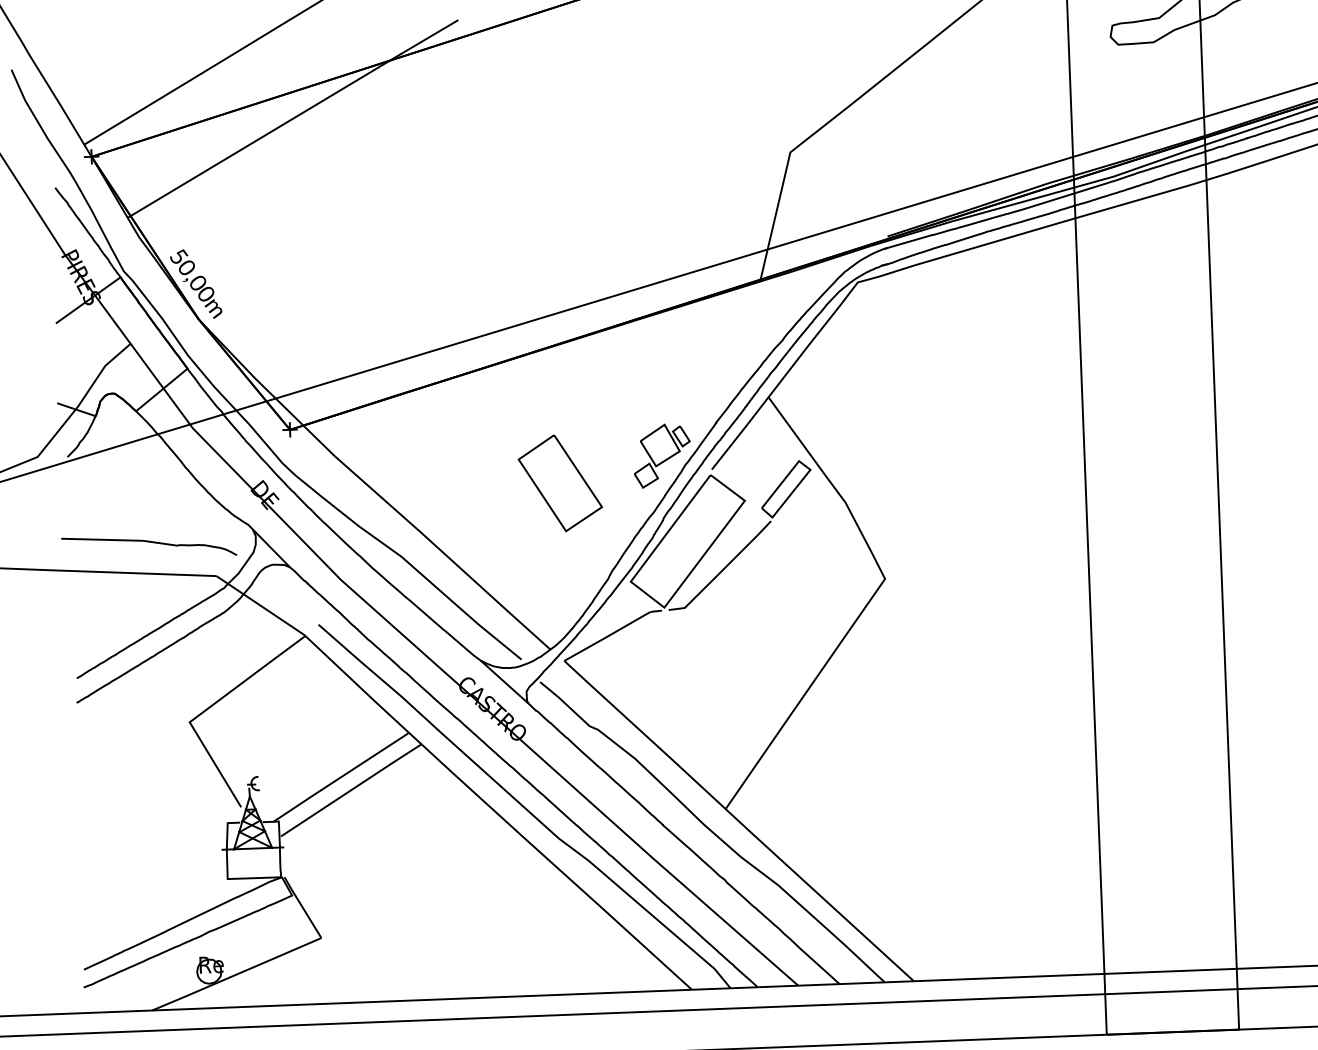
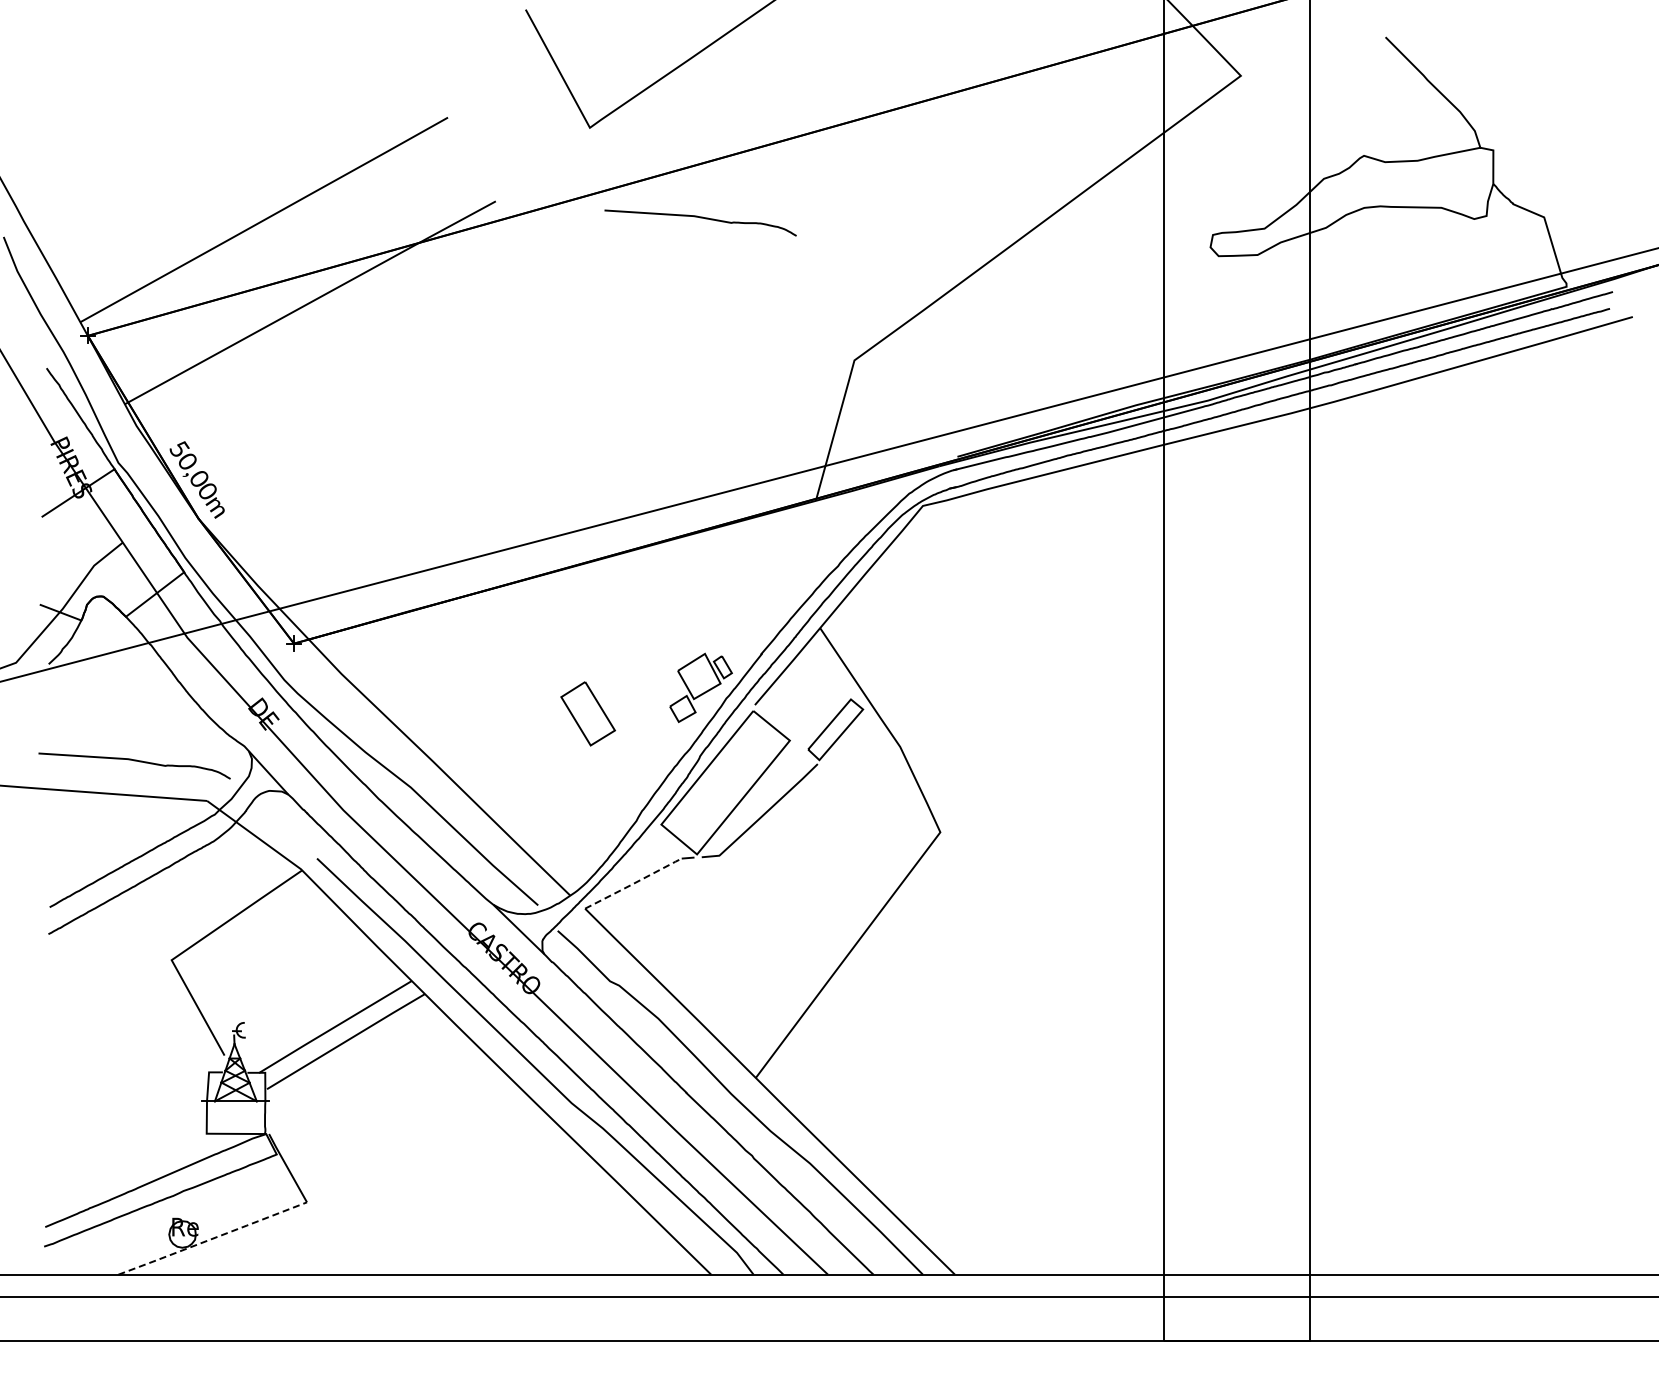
curve: (645, 28) -> (700, 218), added
part: (559, 483) -> (587, 713), size x0.6
line: (608, 636) -> (634, 883), solid -> dashed
line: (236, 974) -> (212, 1238), solid -> dashed

